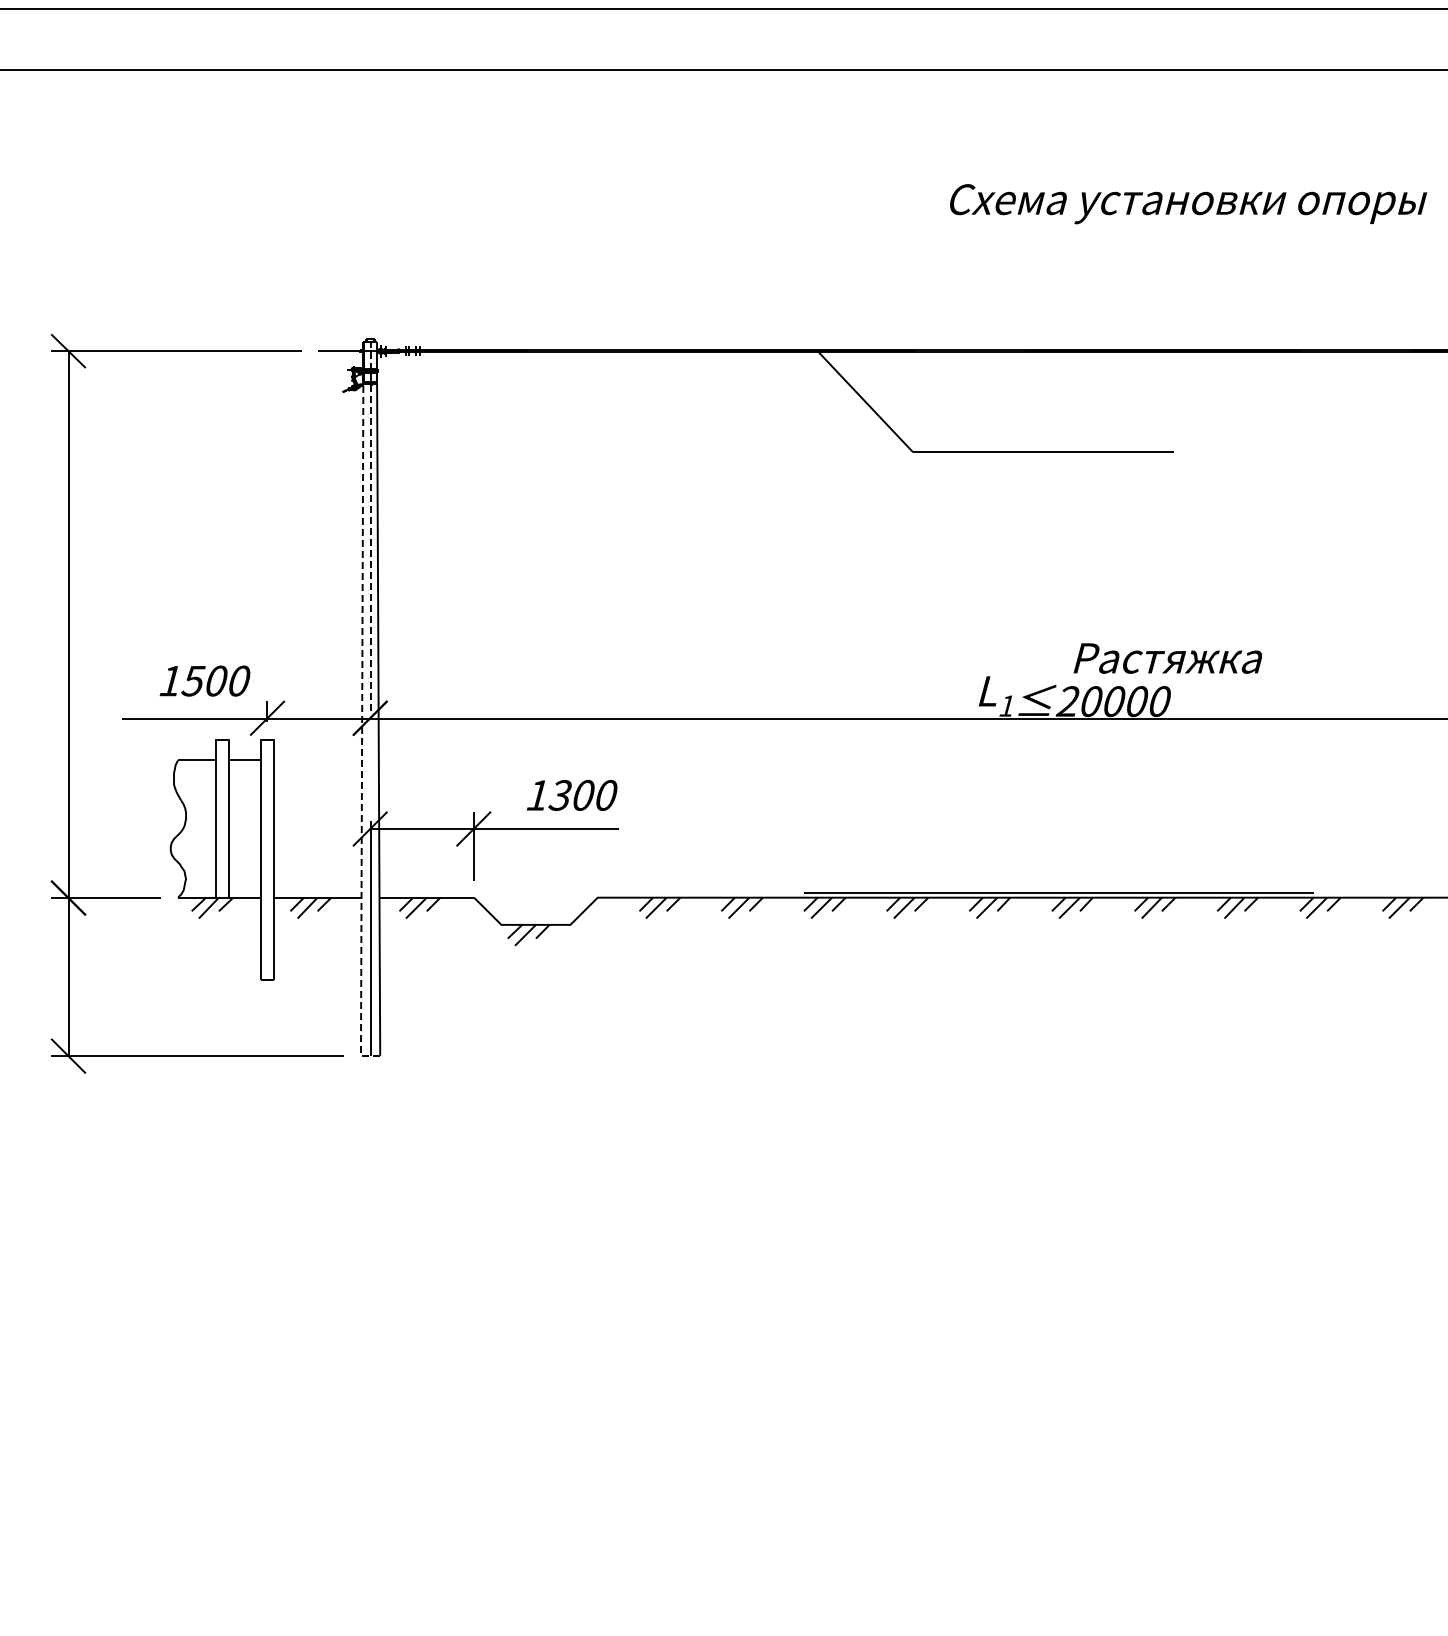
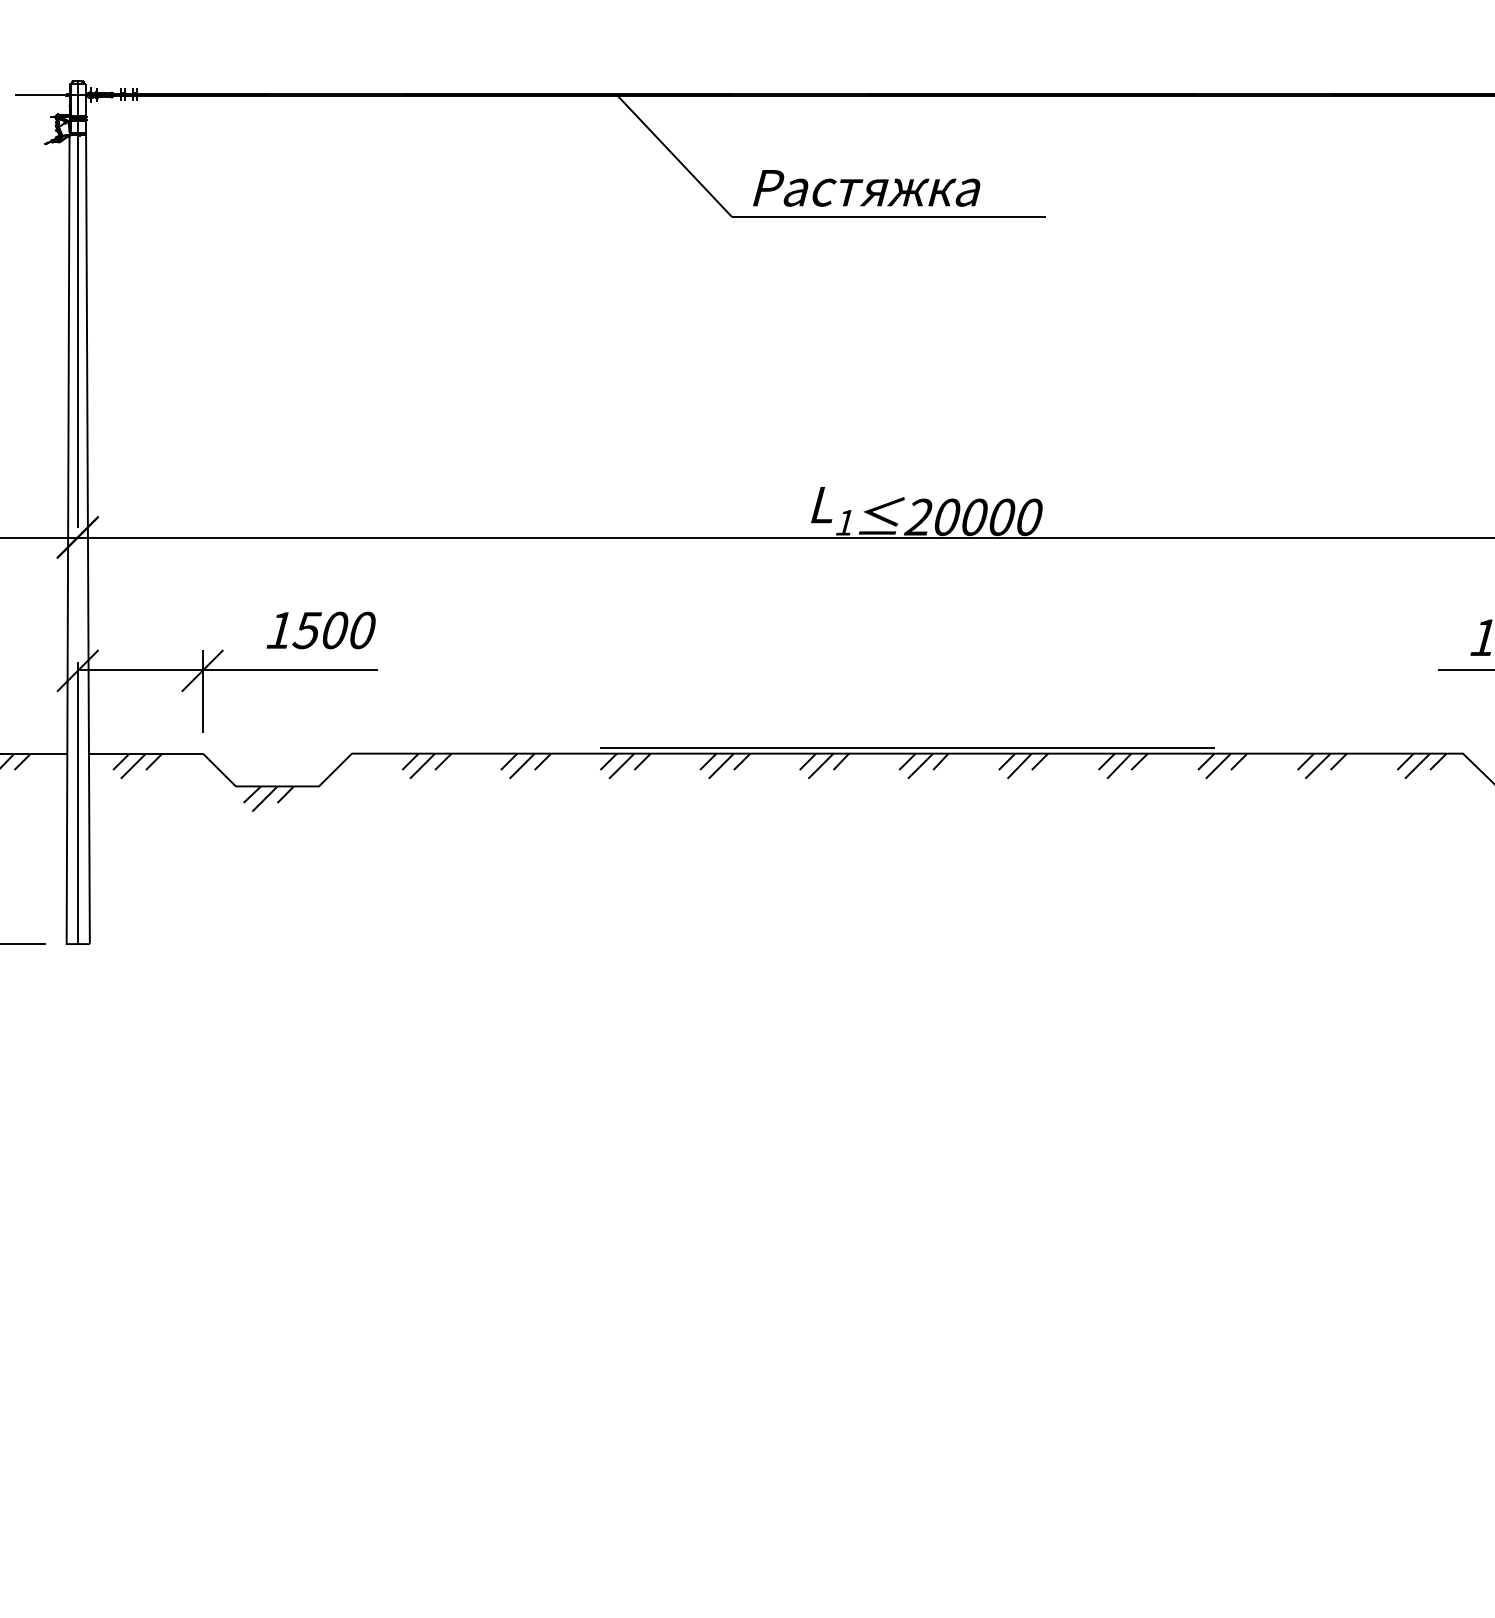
line: (370, 523) -> (78, 302), dashed -> solid
text: (1167, 658) -> (866, 188), moved
line: (362, 729) -> (68, 550), dashed -> solid
text: (560, 795) -> (307, 630), 1300 -> 1500

